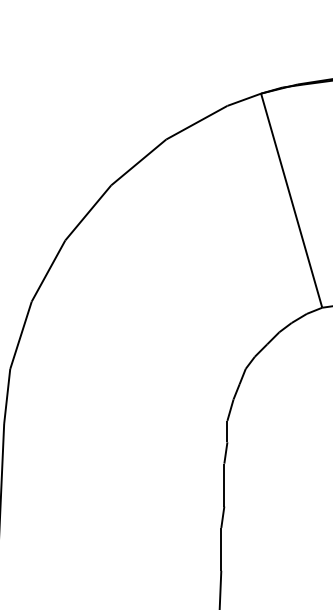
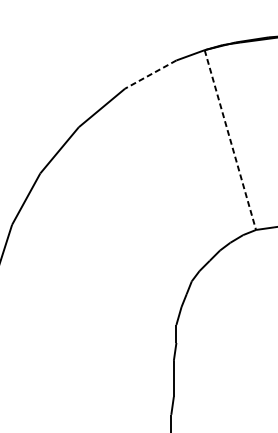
line: (196, 122) -> (150, 74), solid -> dashed
line: (291, 201) -> (230, 140), solid -> dashed

